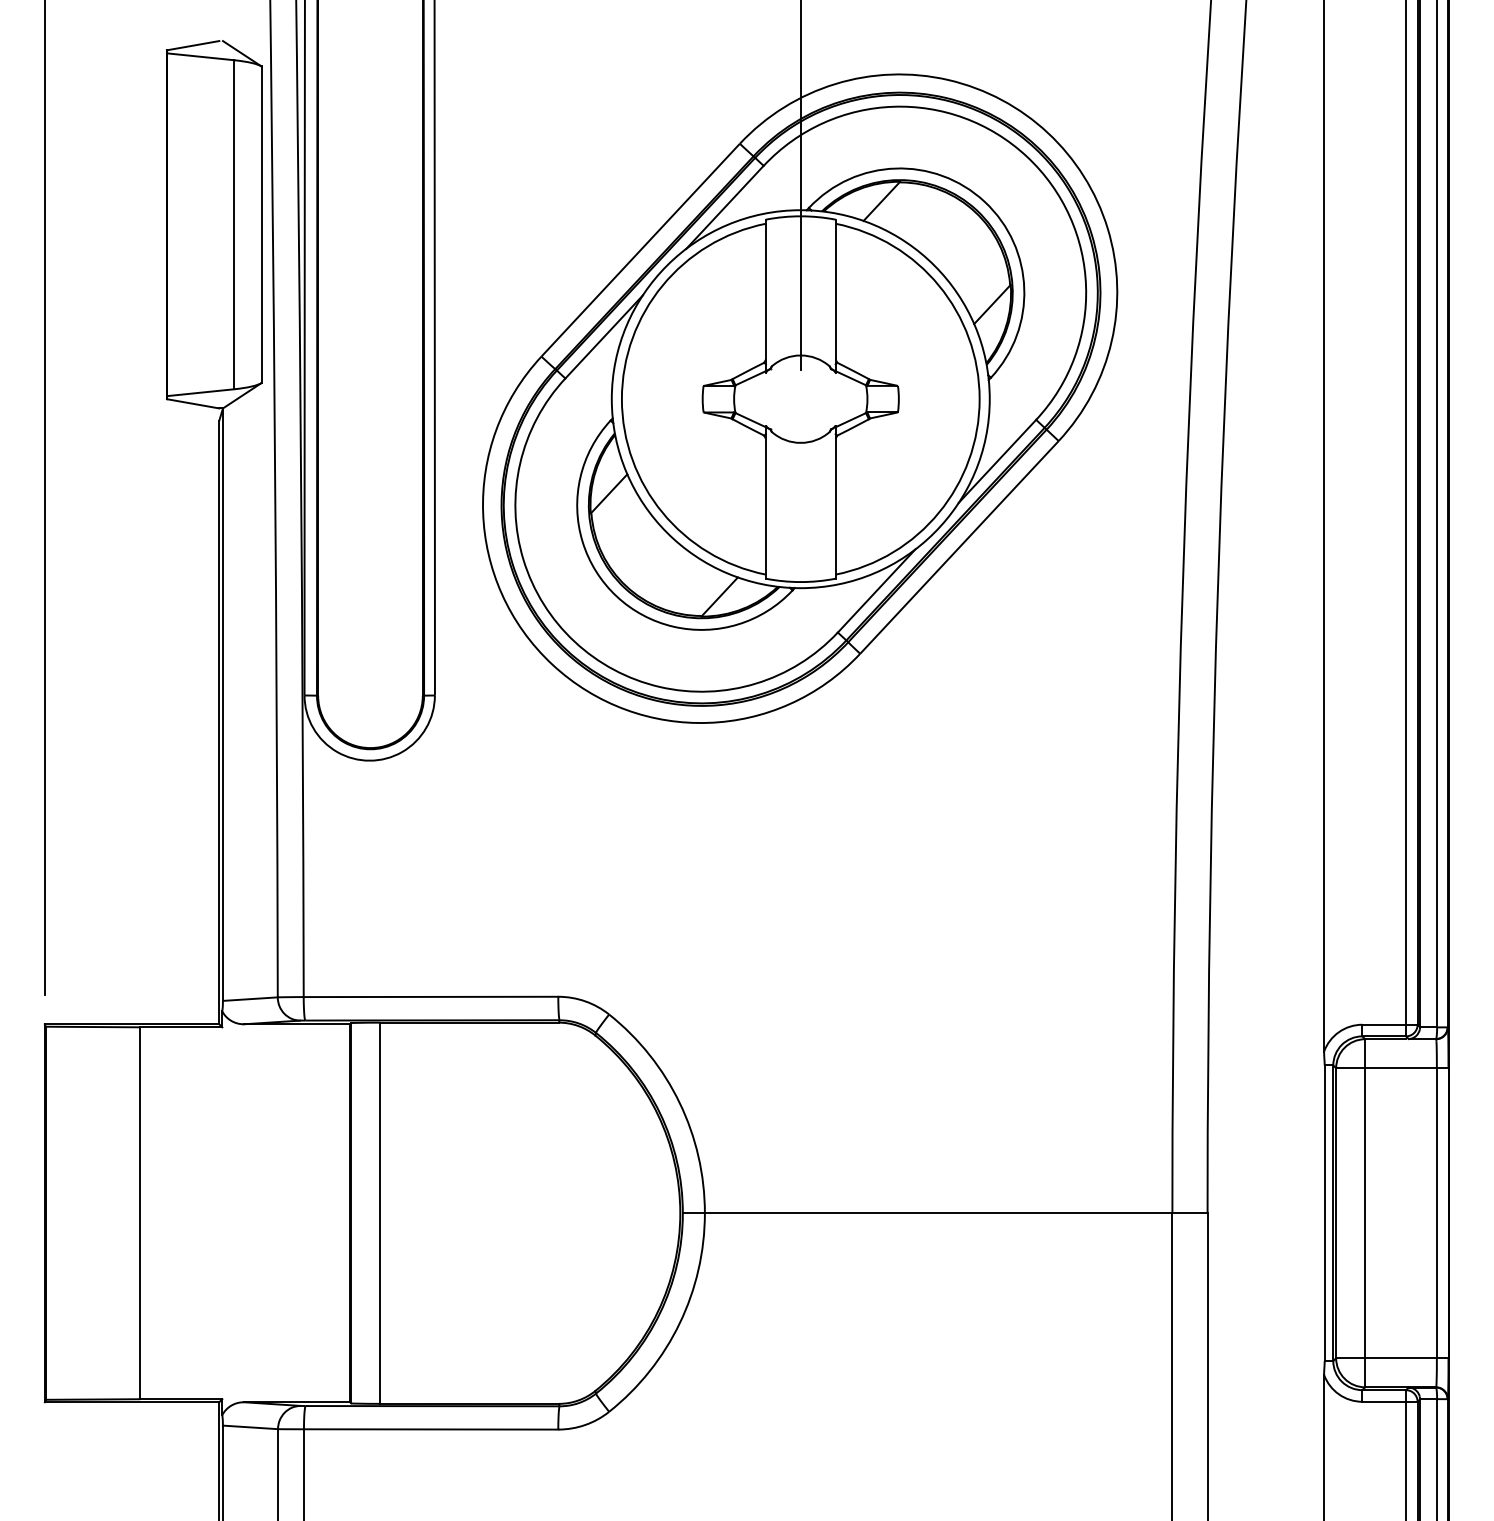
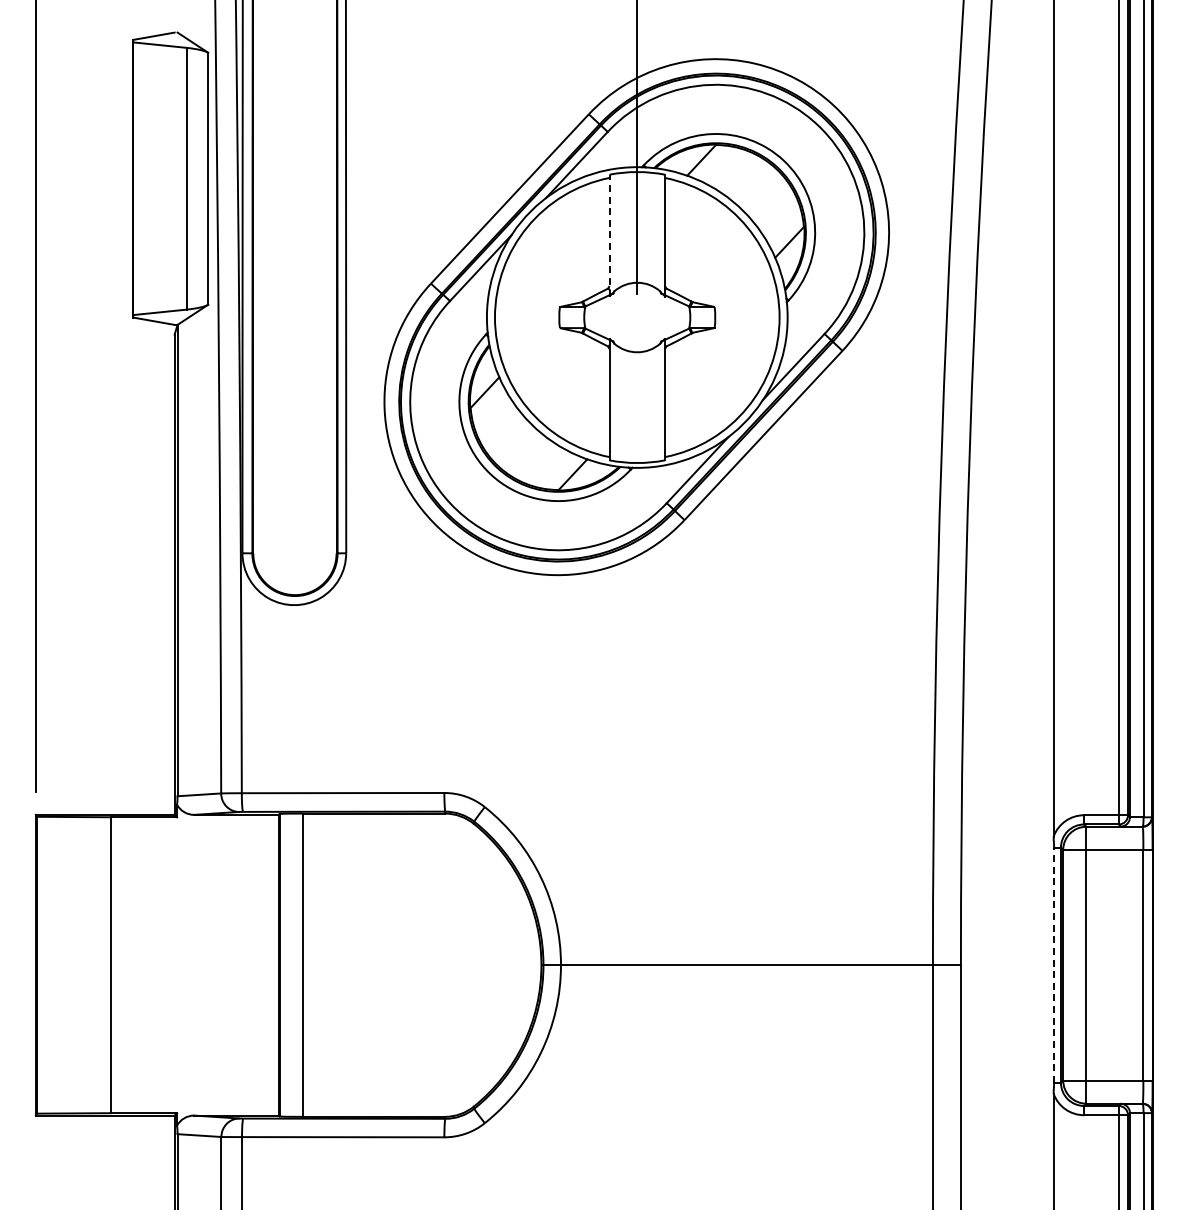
line: (765, 296) -> (609, 235), solid -> dashed
line: (1325, 1213) -> (1054, 965), solid -> dashed

